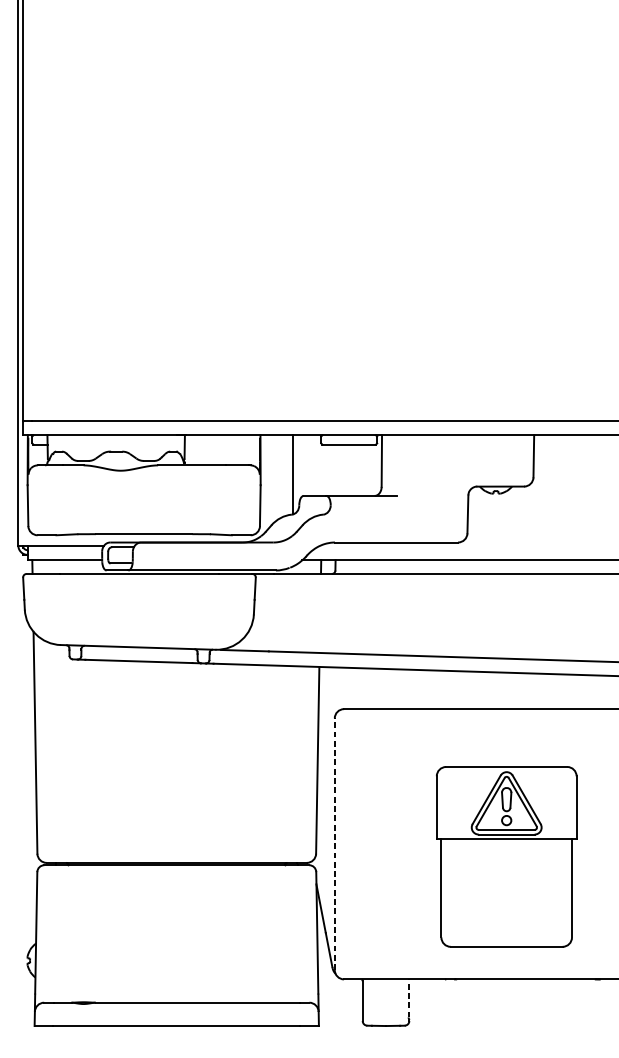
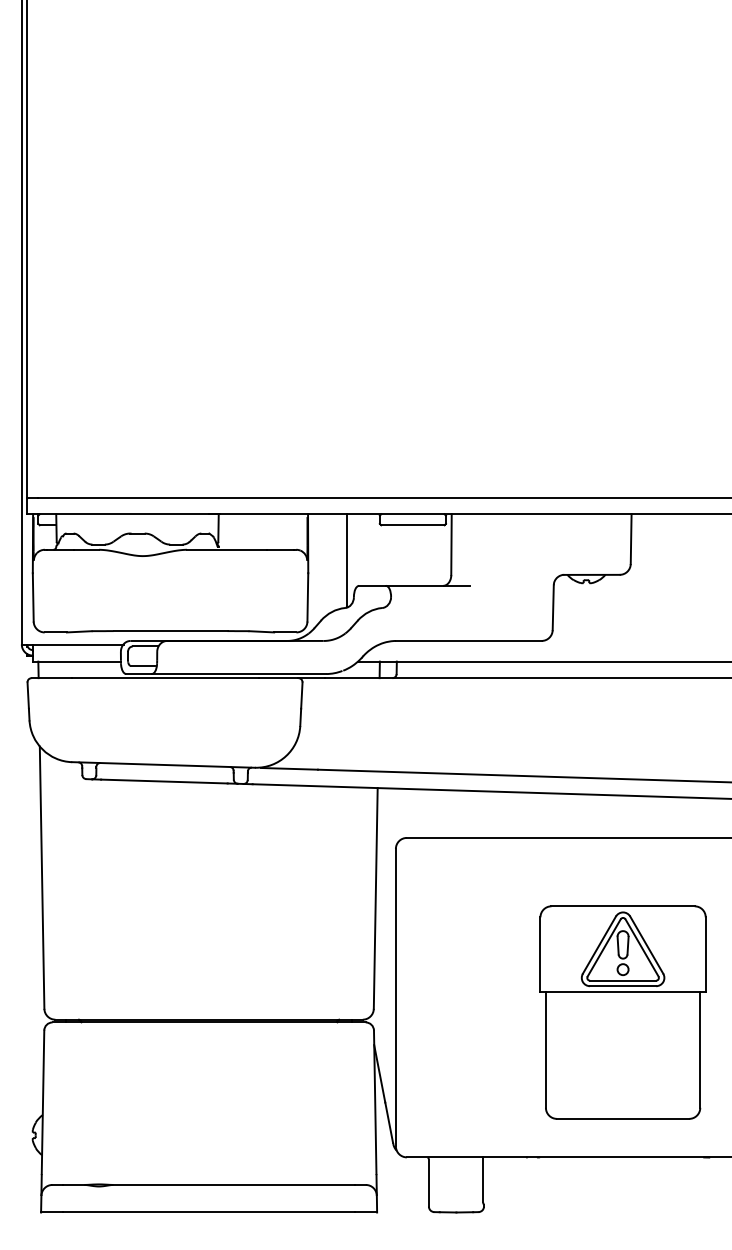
line: (334, 844) -> (395, 997), dashed -> solid
part: (506, 856) -> (622, 1012), moved
line: (408, 998) -> (483, 1179), dashed -> solid

